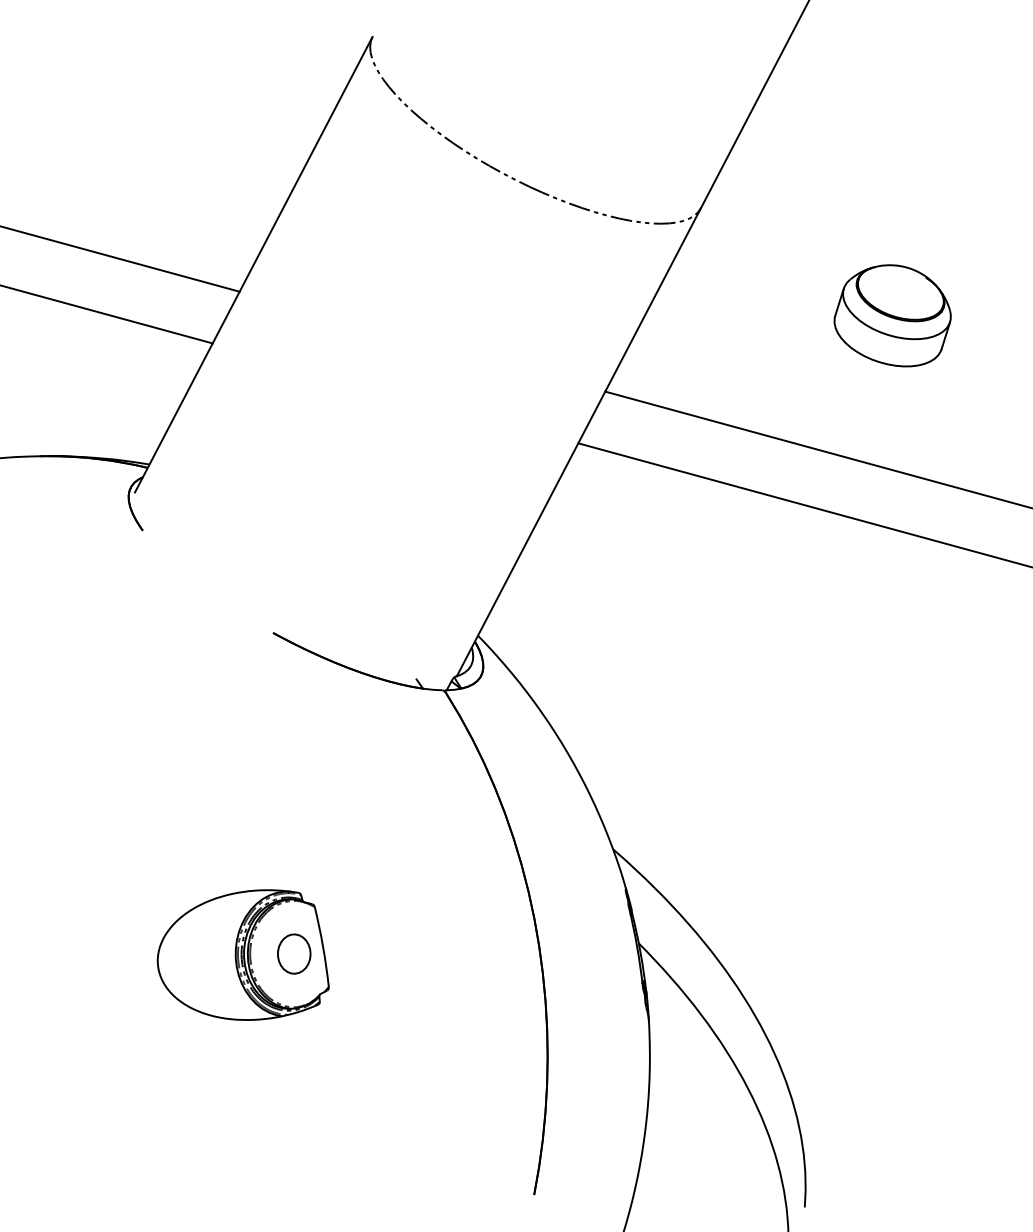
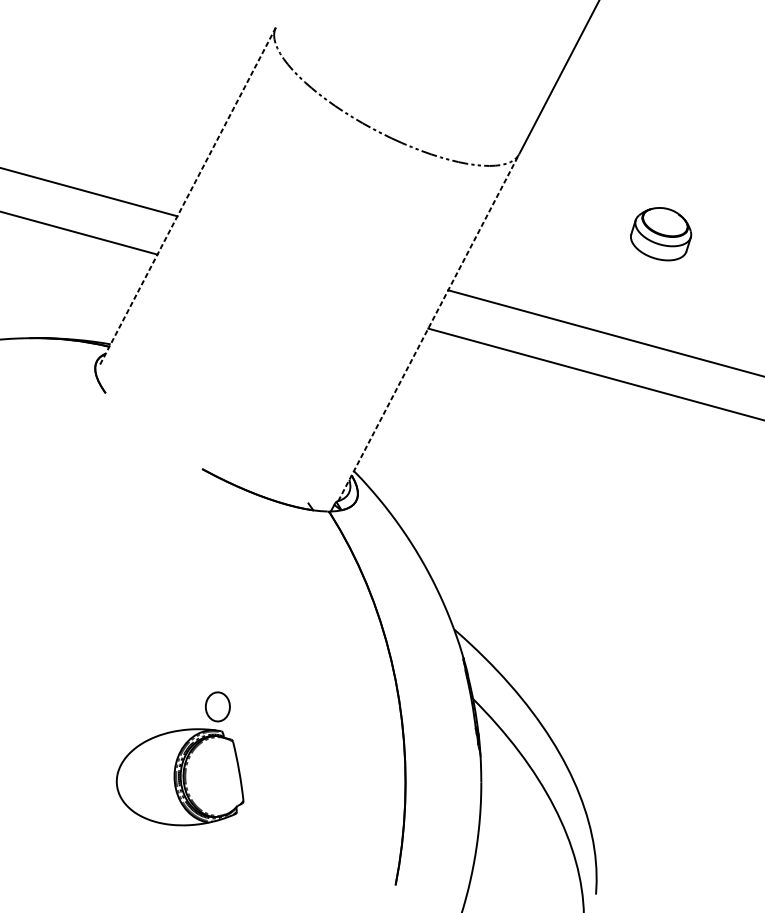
line: (253, 264) -> (187, 196), solid -> dashed
part: (892, 315) -> (661, 233), size x0.7
line: (578, 442) -> (428, 327), solid -> dashed
part: (242, 954) -> (179, 776), moved

